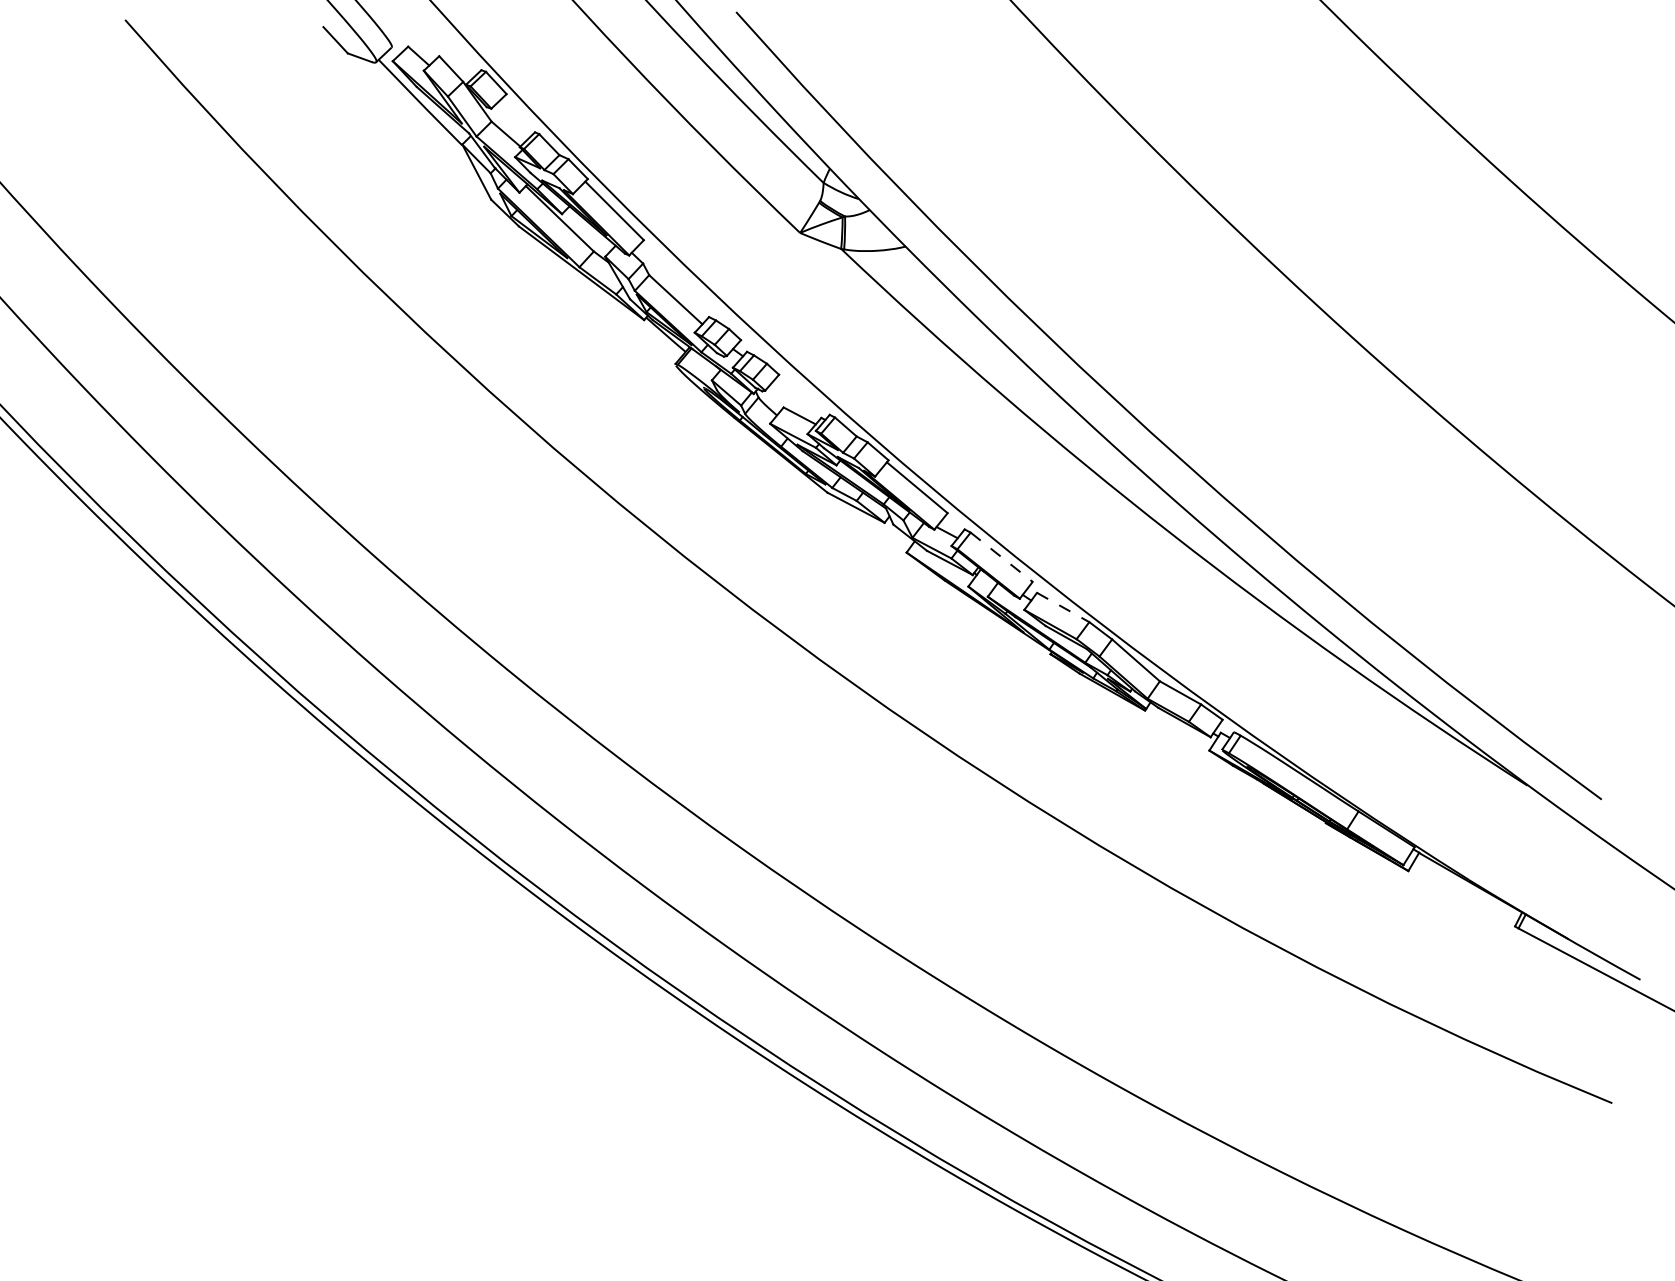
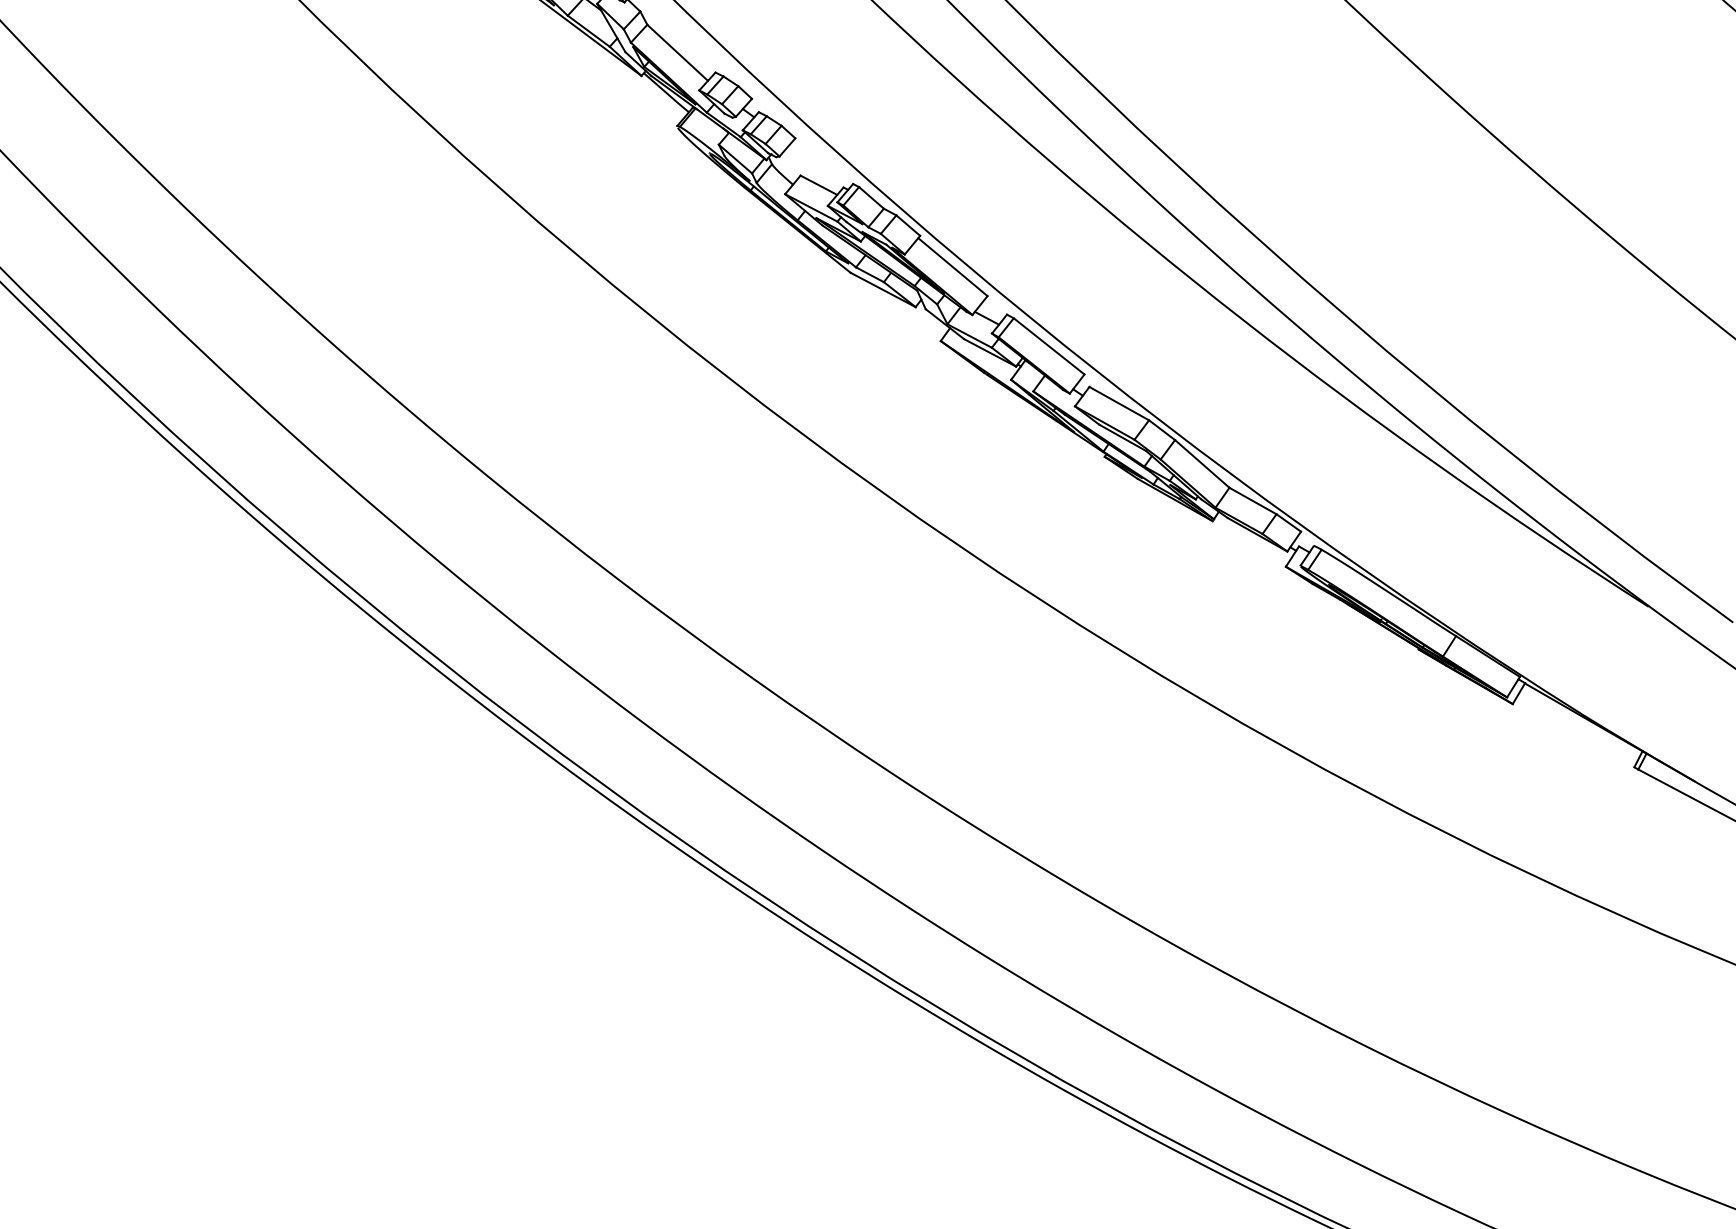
line: (1001, 557) -> (1048, 346), dashed -> solid
line: (1063, 607) -> (1119, 403), dashed -> solid

